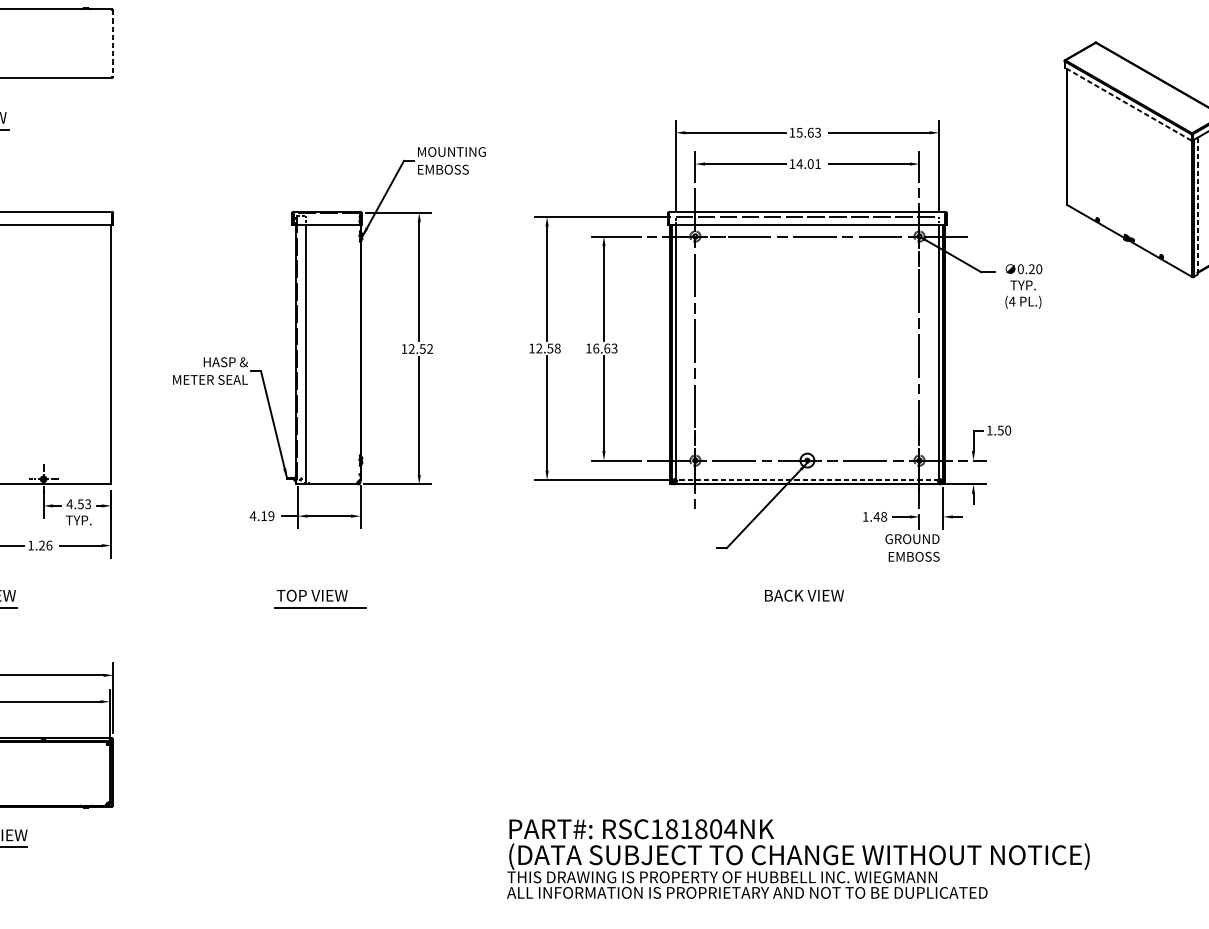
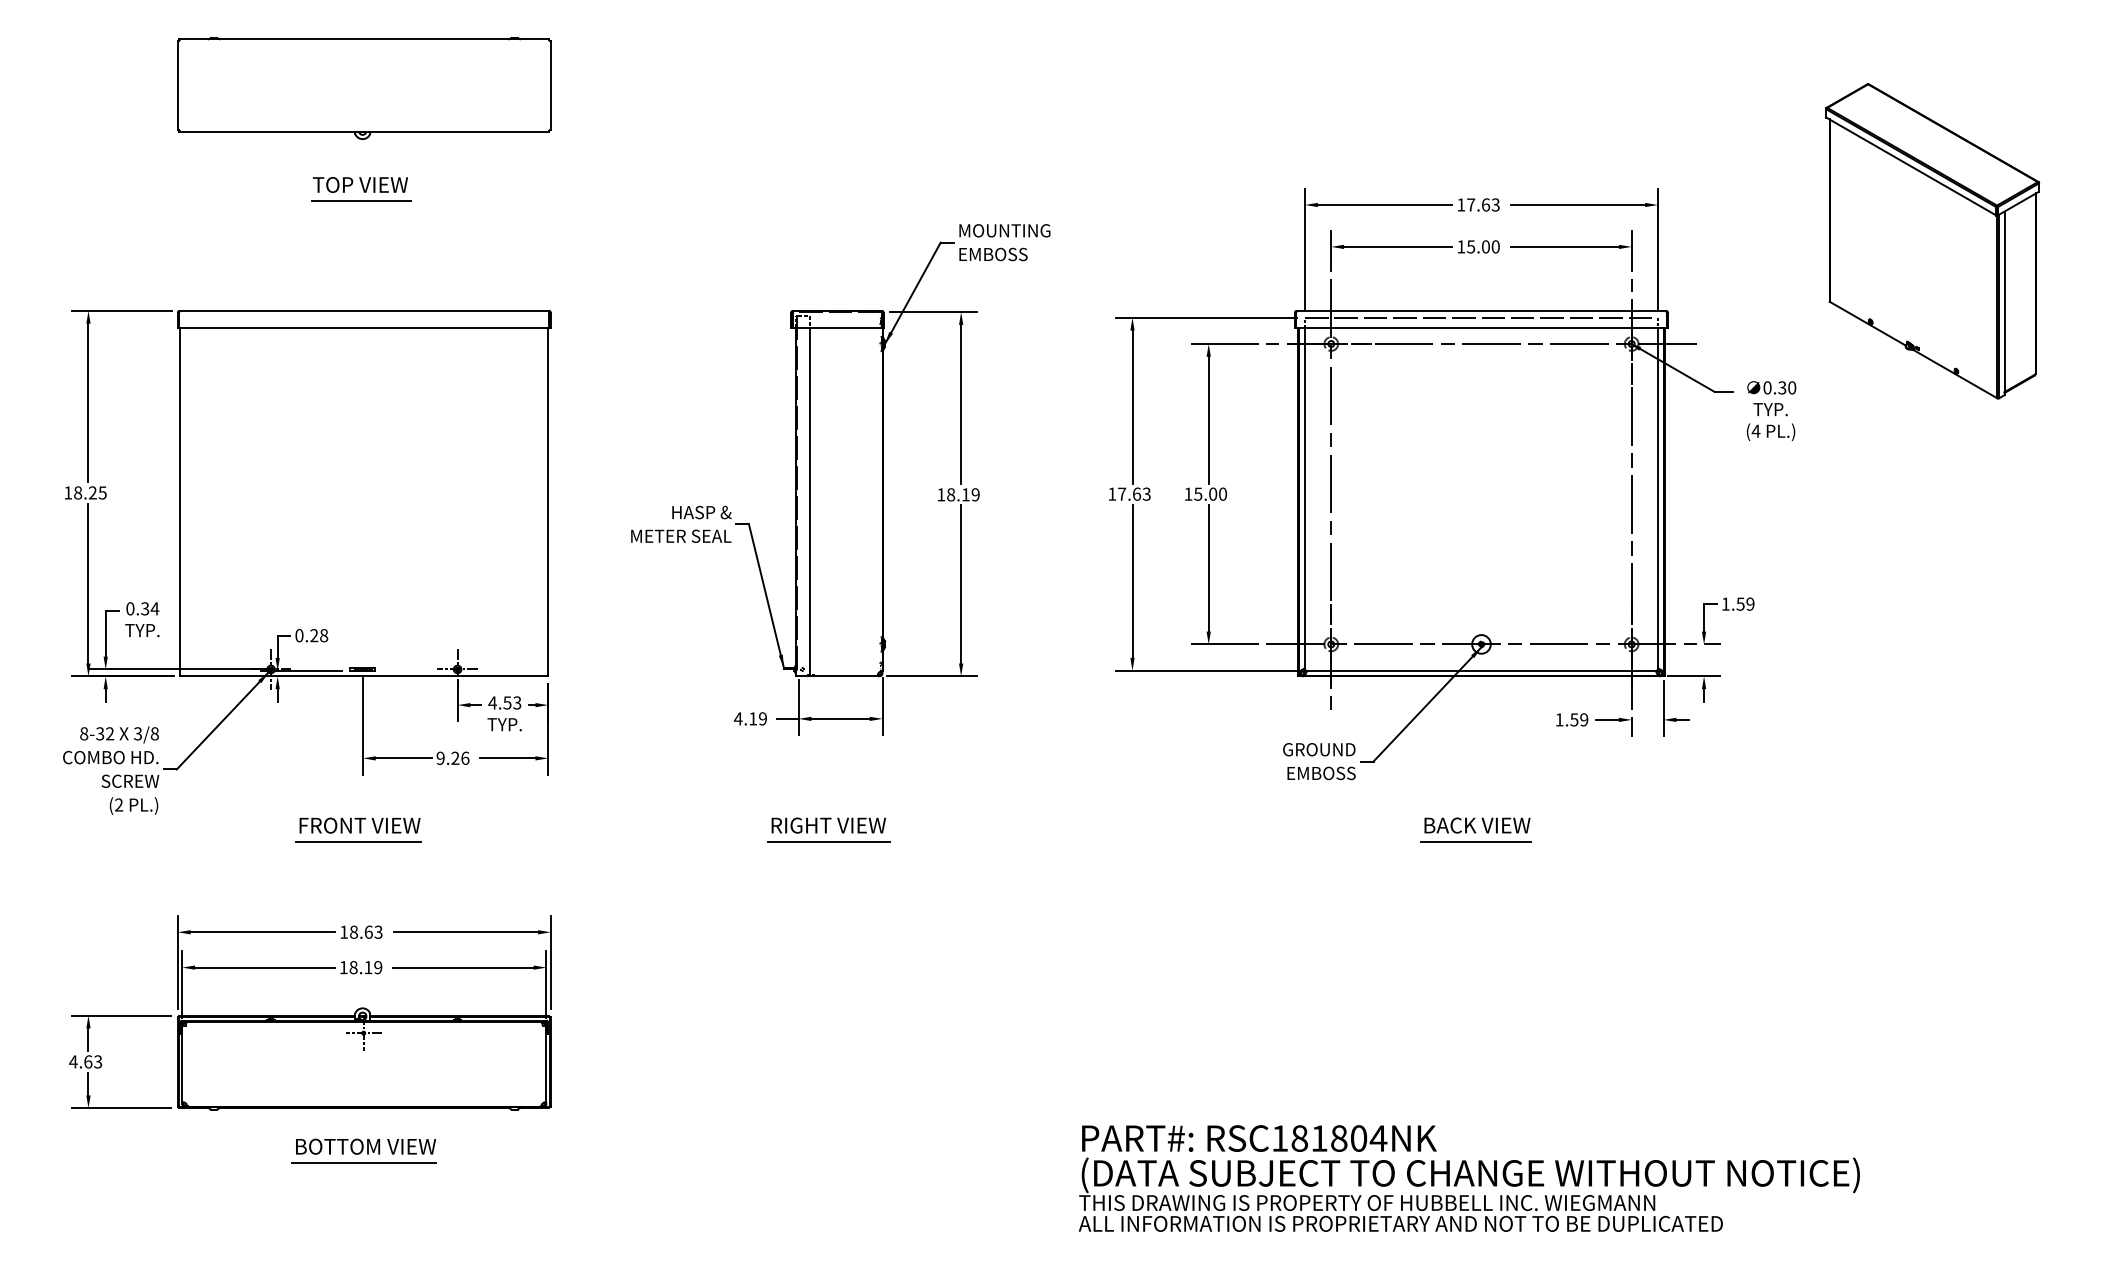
line: (112, 43) -> (550, 85), dashed -> solid
line: (1127, 104) -> (1910, 166), dashed -> solid
text: (799, 132) -> (1471, 204), 15.63 -> 17.63
text: (808, 163) -> (1482, 246), 14.01 -> 15.00
line: (1197, 206) -> (2004, 303), dashed -> solid
text: (1031, 269) -> (1782, 388), 0.20 -> 0.30
text: (421, 348) -> (963, 494), 12.52 -> 18.19
text: (548, 348) -> (1134, 493), 12.58 -> 17.63
text: (605, 348) -> (1210, 493), 16.63 -> 15.00
text: (1008, 430) -> (1750, 603), 1.50 -> 1.59
line: (806, 480) -> (1480, 670), dashed -> solid
text: (880, 516) -> (1579, 719), 1.48 -> 1.59
text: (30, 544) -> (440, 757), 1.26 -> 9.26
text: (912, 547) -> (1319, 761), moved
text: (319, 595) -> (827, 825), TOP VIEW -> RIGHT VIEW
line: (802, 607) -> (1475, 841), added

